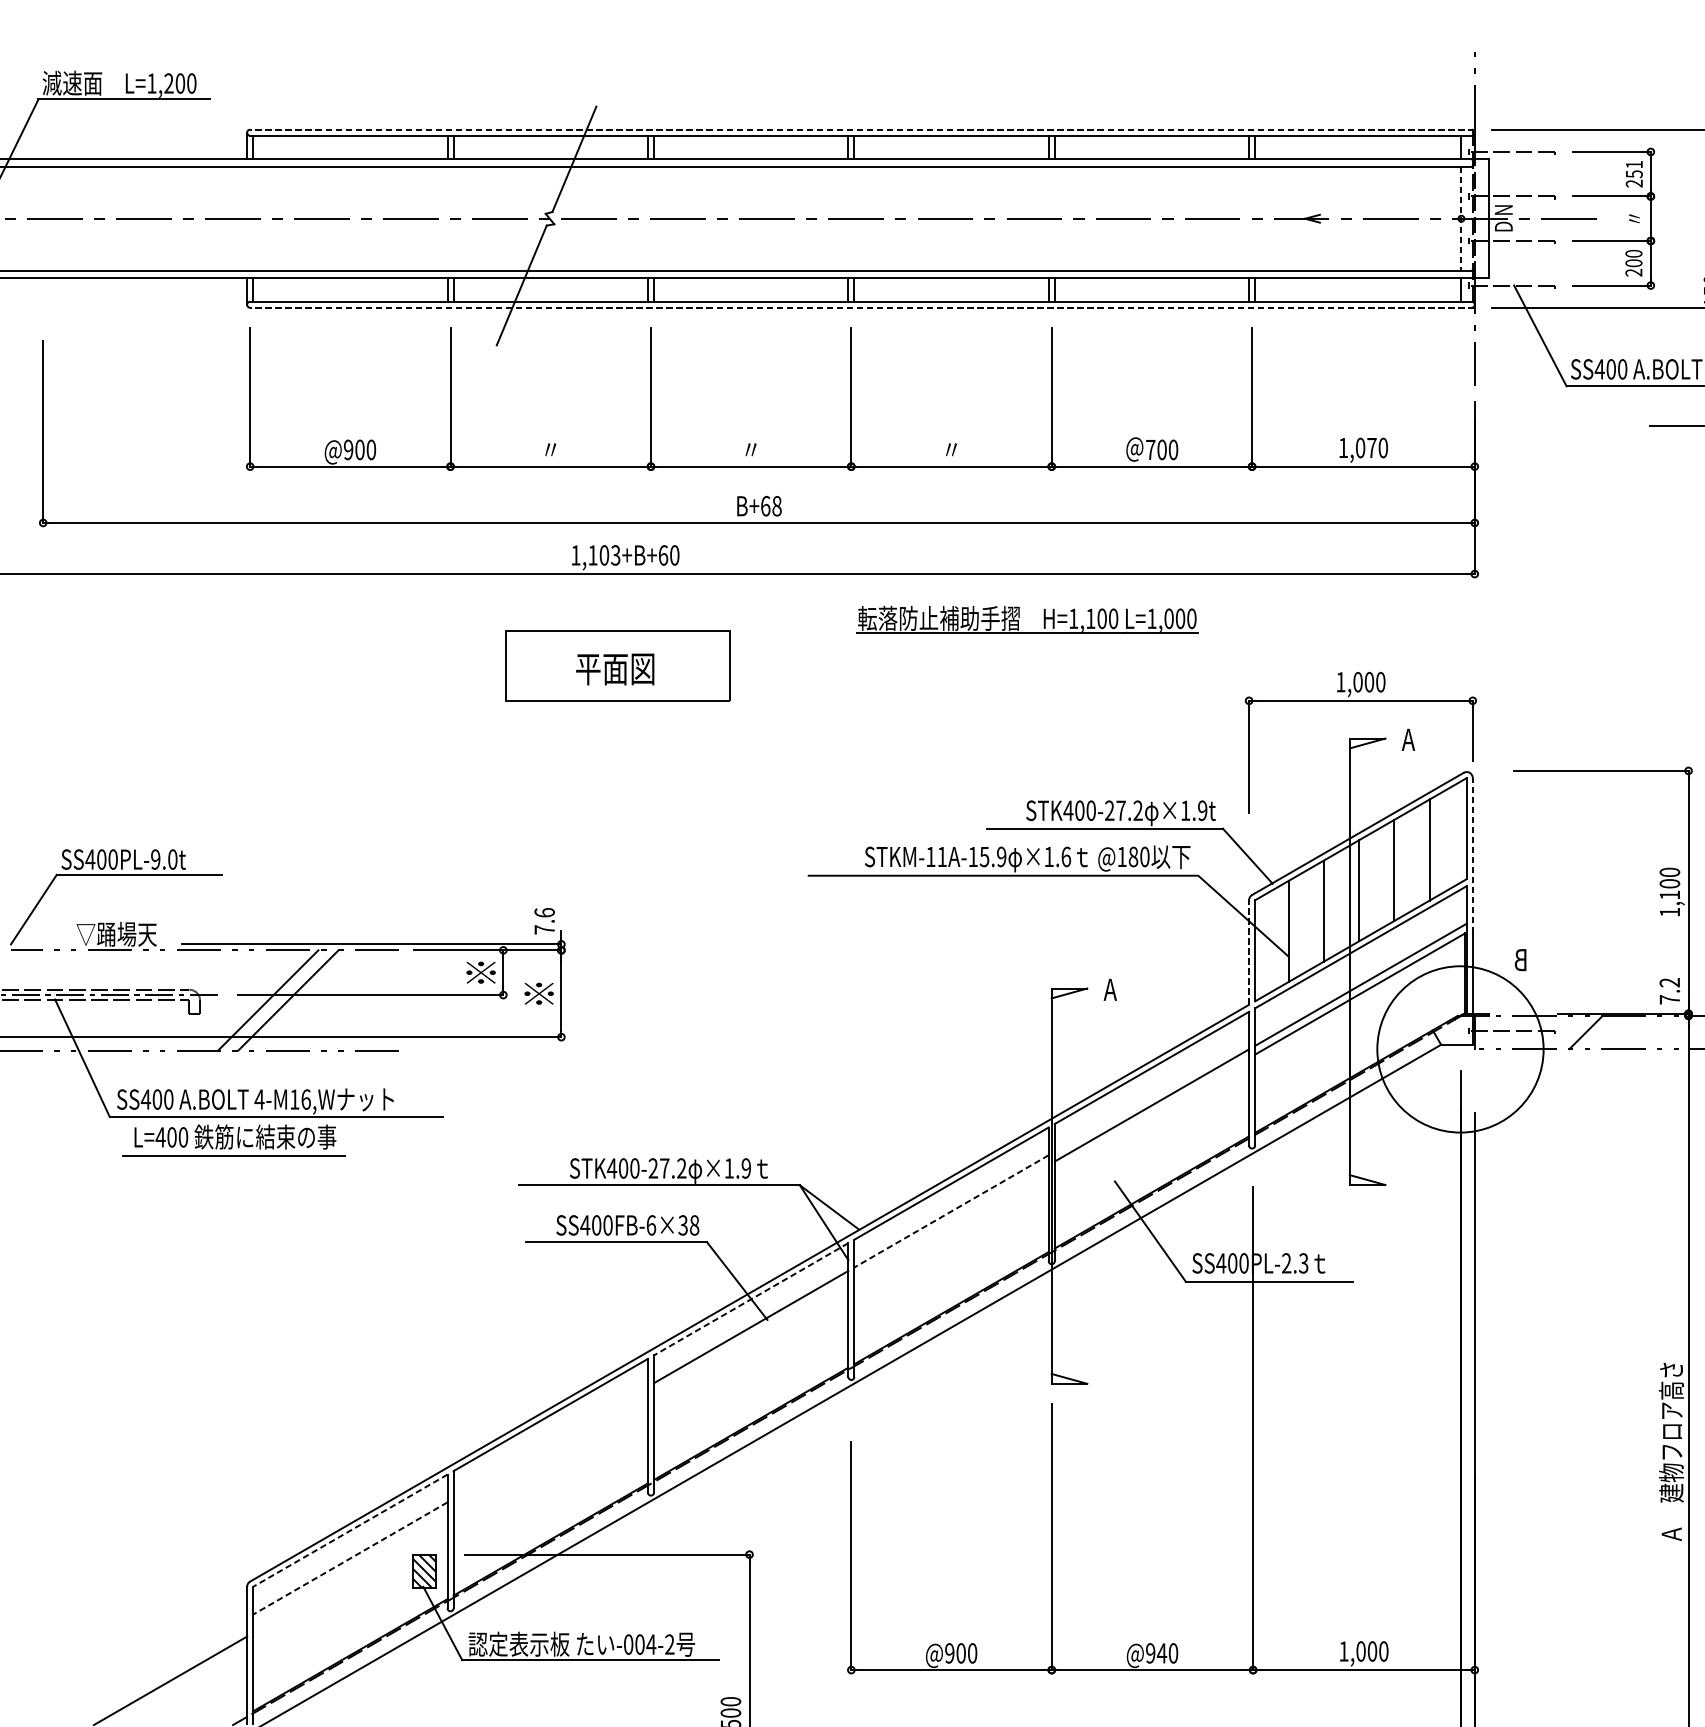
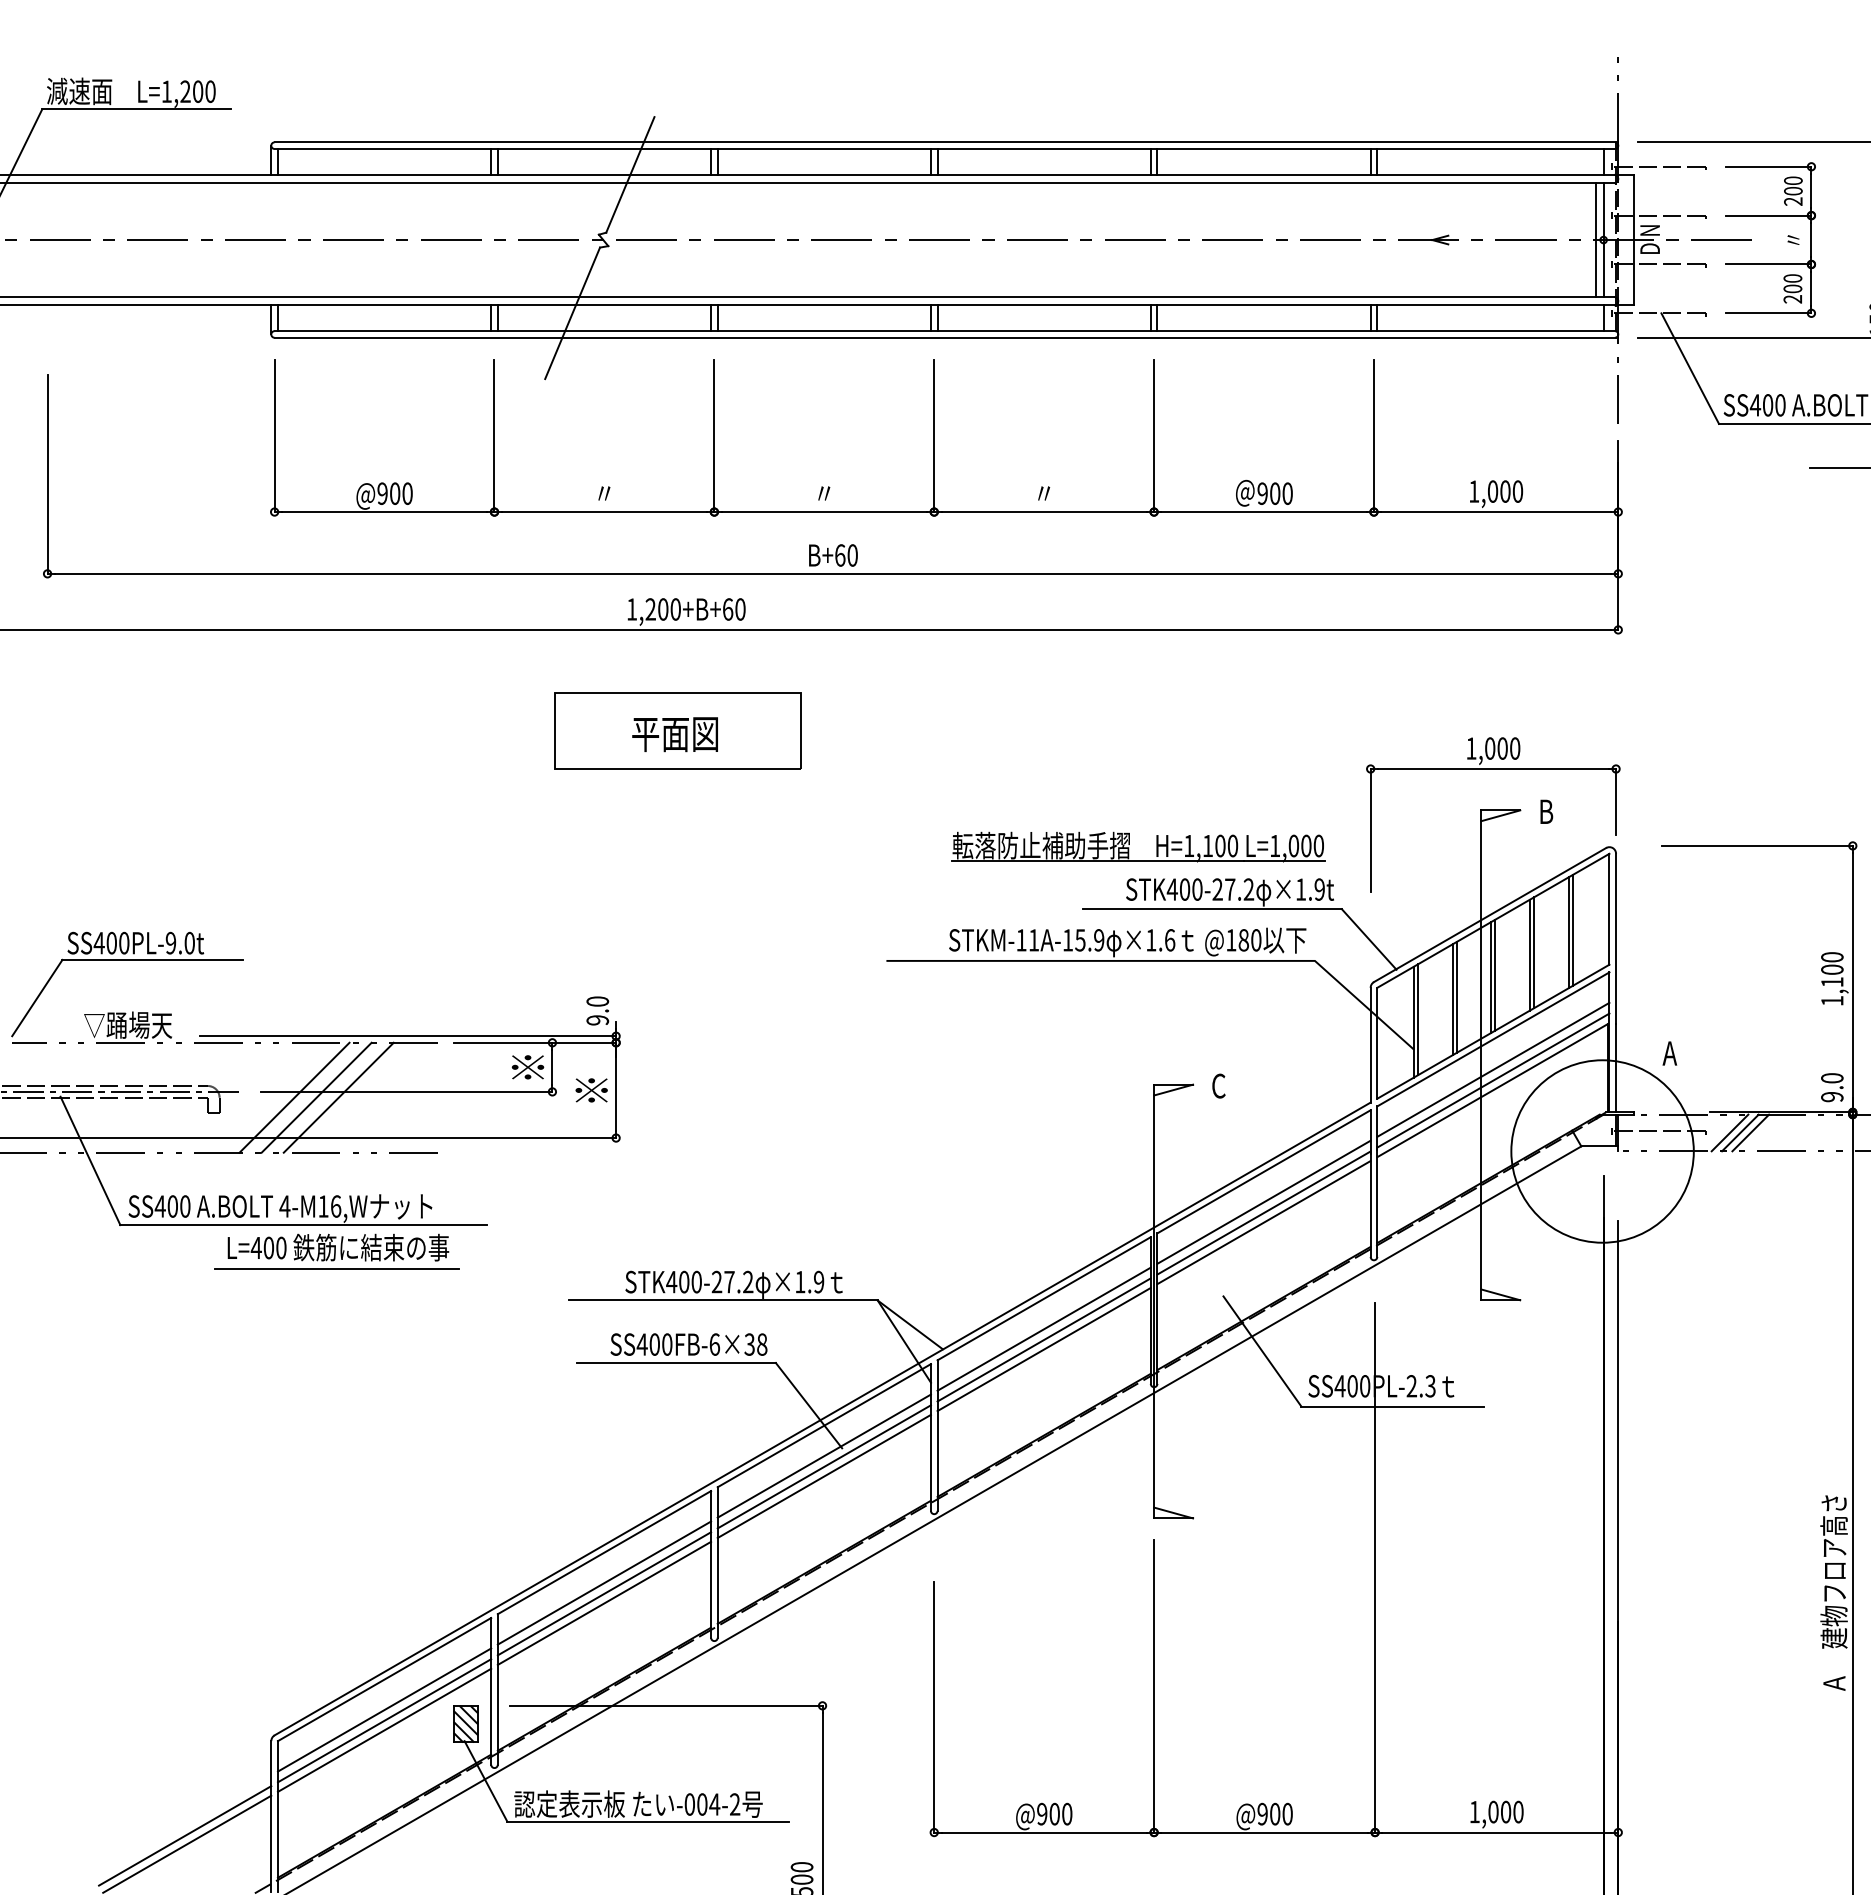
line: (862, 129) -> (946, 142), dashed -> solid
text: (1634, 169) -> (1793, 185), 251 -> 200
line: (1454, 218) -> (1596, 239), added
line: (1461, 219) -> (1603, 240), dashed -> solid
line: (862, 307) -> (946, 337), dashed -> solid
text: (1371, 447) -> (1505, 491), 1,070 -> 1,000
text: (1150, 449) -> (1262, 493), 700 -> 900
text: (776, 506) -> (852, 555), B+68 -> B+60
text: (603, 555) -> (662, 609), 1,103+B+60 -> 1,200+B+60
part: (1019, 620) -> (1129, 847), moved
text: (1408, 739) -> (1545, 811), A -> B
line: (1433, 848) -> (1572, 930), added
line: (1473, 855) -> (1616, 938), dashed -> solid
line: (1398, 868) -> (1534, 952), added
line: (1362, 888) -> (1495, 974), added
line: (1327, 909) -> (1456, 997), added
text: (544, 920) -> (597, 1010), 7.6 -> 9.0
line: (1291, 929) -> (1417, 1019), added
line: (1248, 951) -> (1370, 1044), dashed -> solid
text: (1521, 960) -> (1669, 1053), B -> A
line: (1361, 974) -> (1493, 1069), added
text: (1110, 989) -> (1218, 1085), A -> C
text: (1670, 991) -> (1832, 1087), 7.2 -> 9.0
line: (308, 1000) -> (338, 1097), added
line: (1576, 1032) -> (1729, 1132), added
line: (1595, 1032) -> (1750, 1132), added
line: (1151, 1094) -> (1263, 1201), added
line: (1151, 1114) -> (1263, 1222), added
part: (233, 1140) -> (336, 1251), moved
line: (950, 1211) -> (1043, 1329), dashed -> solid
line: (950, 1220) -> (1043, 1339), added
line: (950, 1229) -> (1043, 1349), added
line: (750, 1299) -> (823, 1425), dashed -> solid
line: (750, 1336) -> (823, 1466), added
line: (750, 1345) -> (823, 1476), added
line: (550, 1442) -> (604, 1582), added
line: (550, 1452) -> (604, 1593), added
line: (550, 1460) -> (604, 1602), added
line: (350, 1530) -> (384, 1679), dashed -> solid
line: (350, 1558) -> (384, 1710), dashed -> solid
line: (350, 1568) -> (384, 1720), added
line: (350, 1576) -> (384, 1729), added
text: (1161, 1652) -> (1274, 1813), @940 -> @900
line: (168, 1672) -> (185, 1835), added

